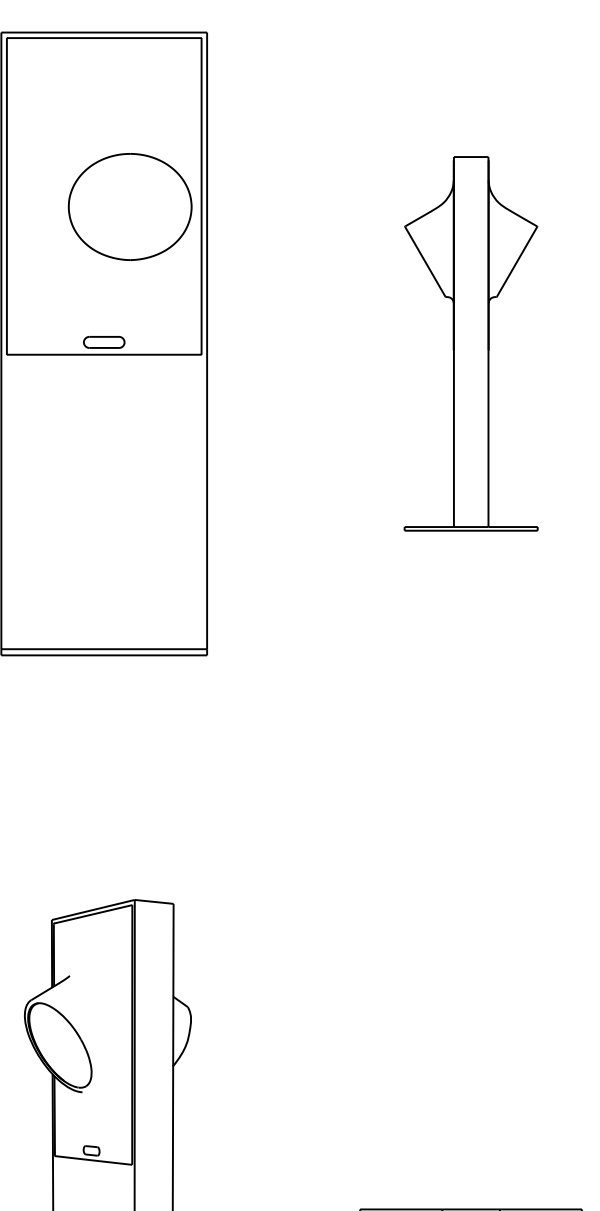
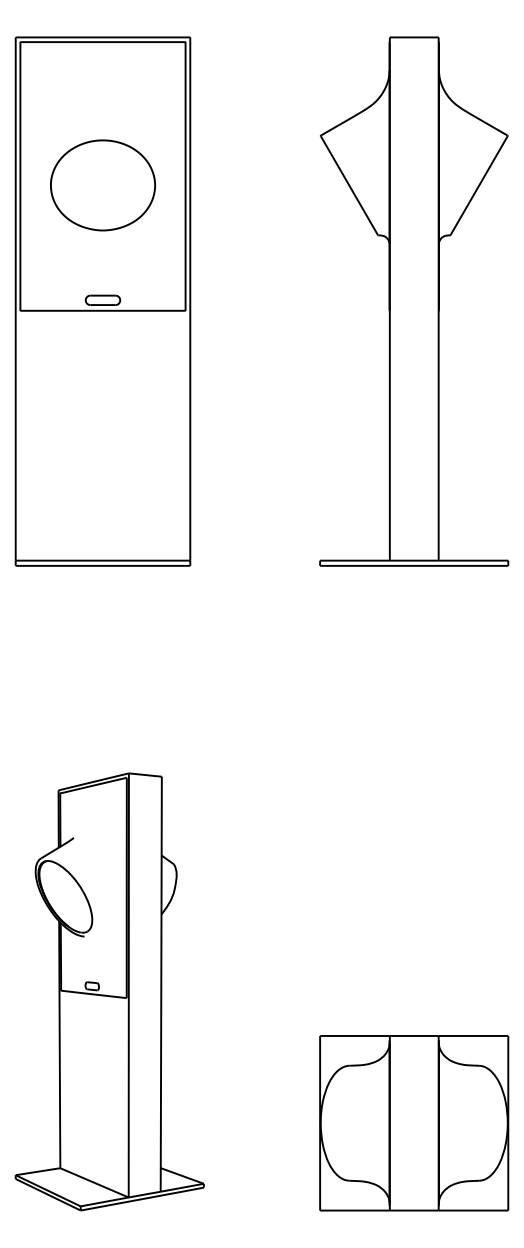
part: (130, 207) -> (103, 185), moved
part: (471, 343) -> (414, 301), size x1.67

